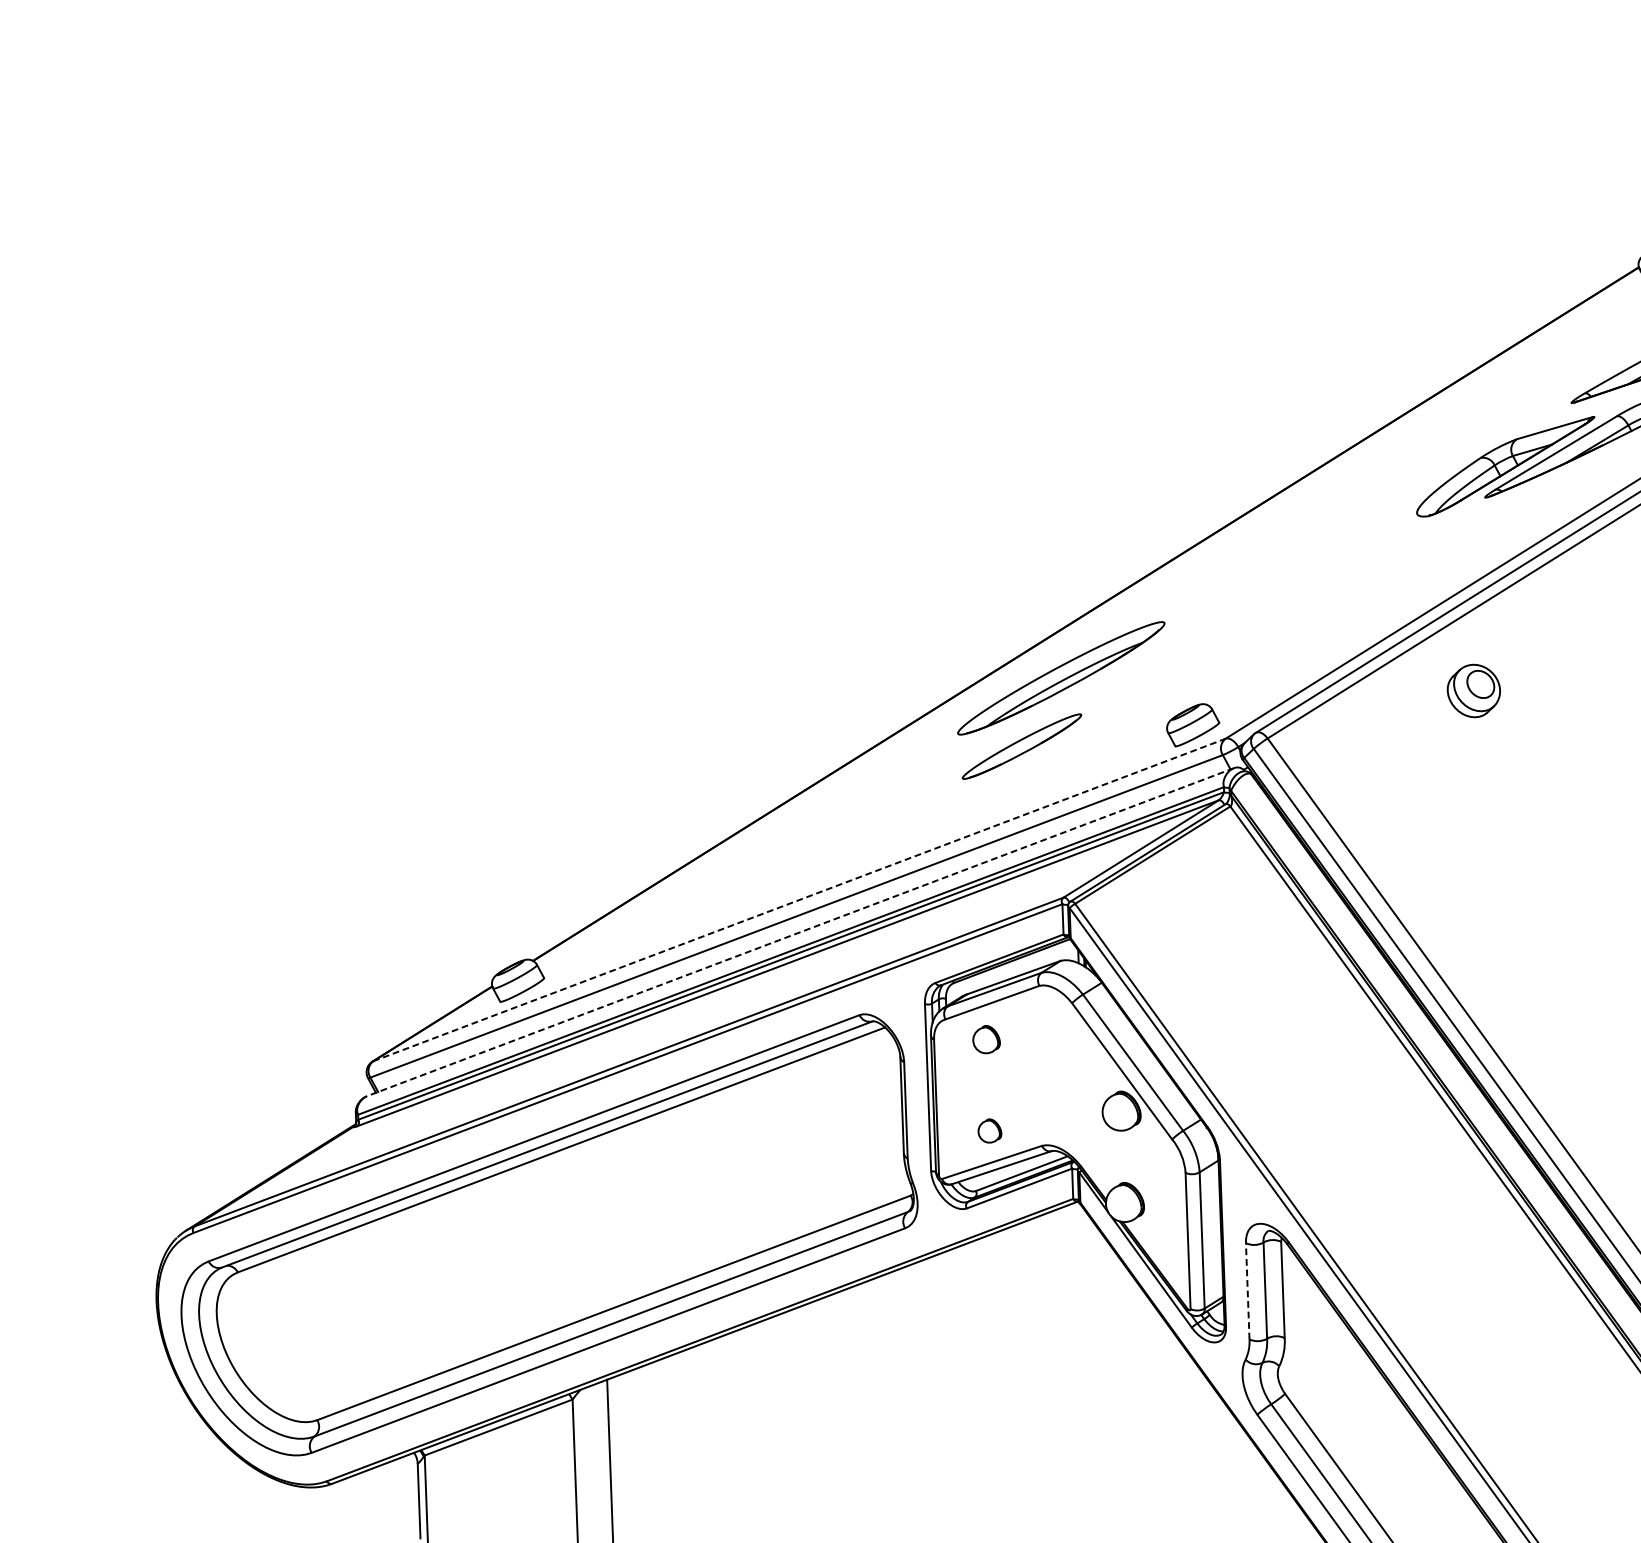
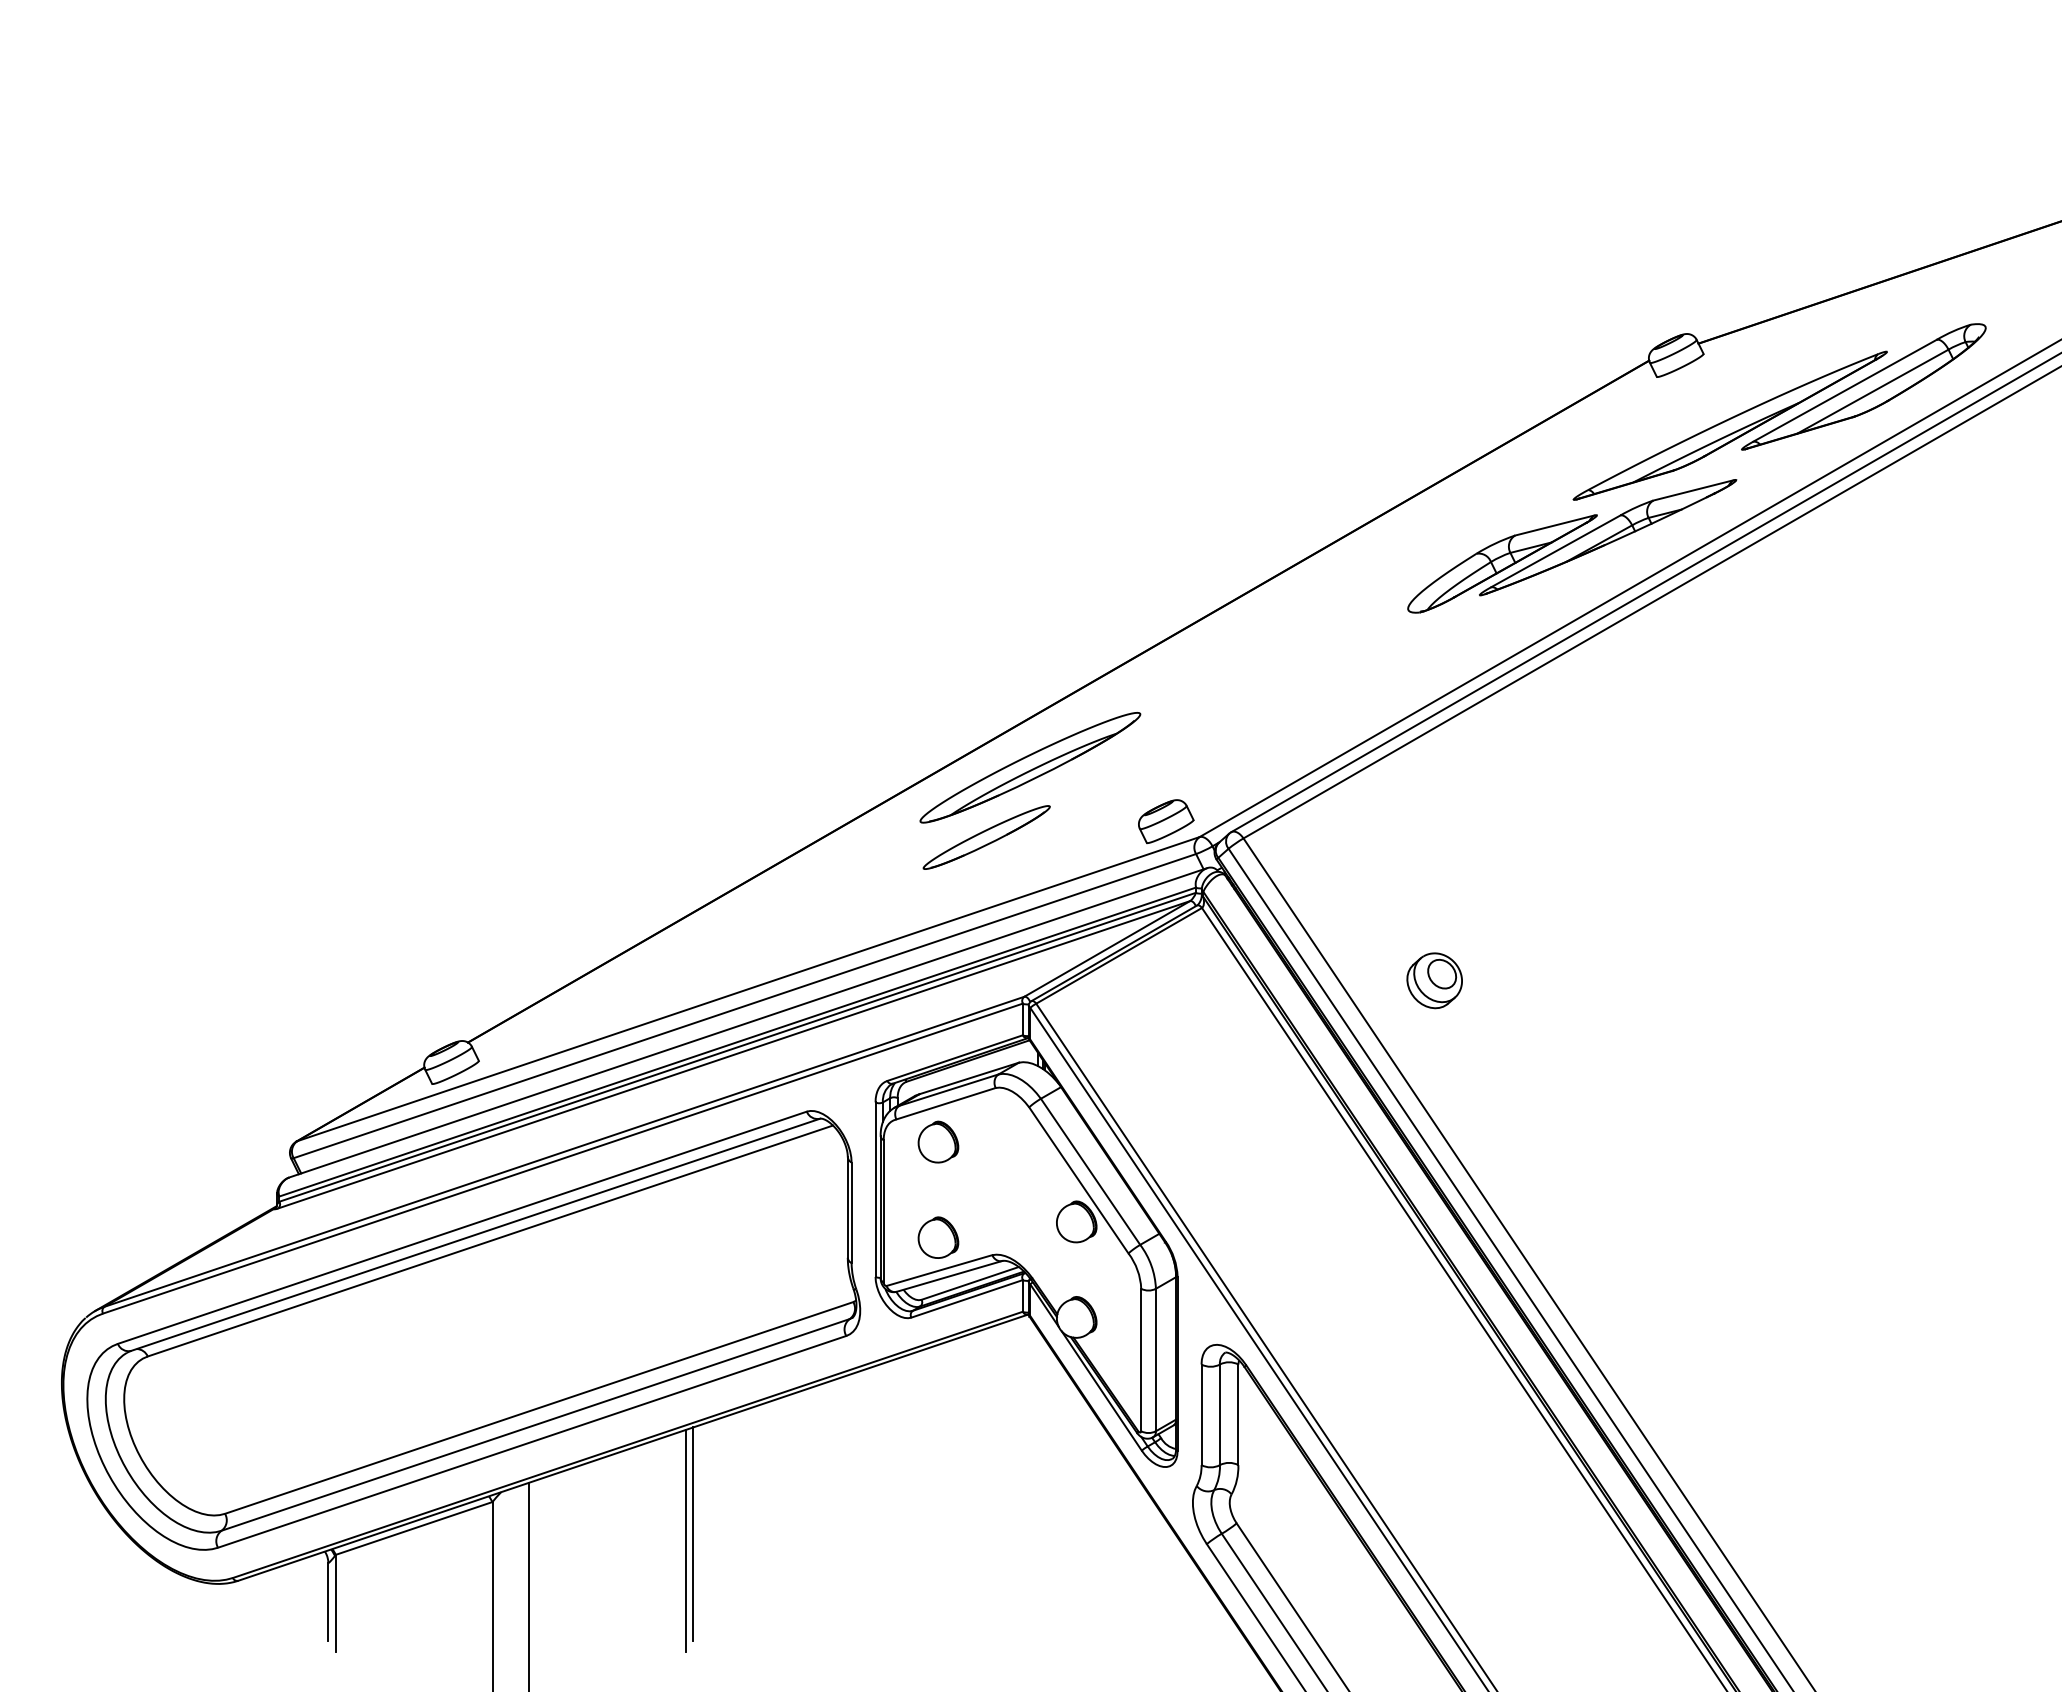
part: (1473, 690) -> (1434, 980), moved
line: (799, 900) -> (748, 989), dashed -> solid
line: (799, 932) -> (747, 1023), dashed -> solid
part: (986, 1039) -> (938, 1141), size x1.43
part: (989, 1130) -> (938, 1237), size x1.67
line: (1247, 1290) -> (1201, 1414), dashed -> solid
line: (765, 1423) -> (693, 1534), added
line: (758, 1429) -> (685, 1540), added

